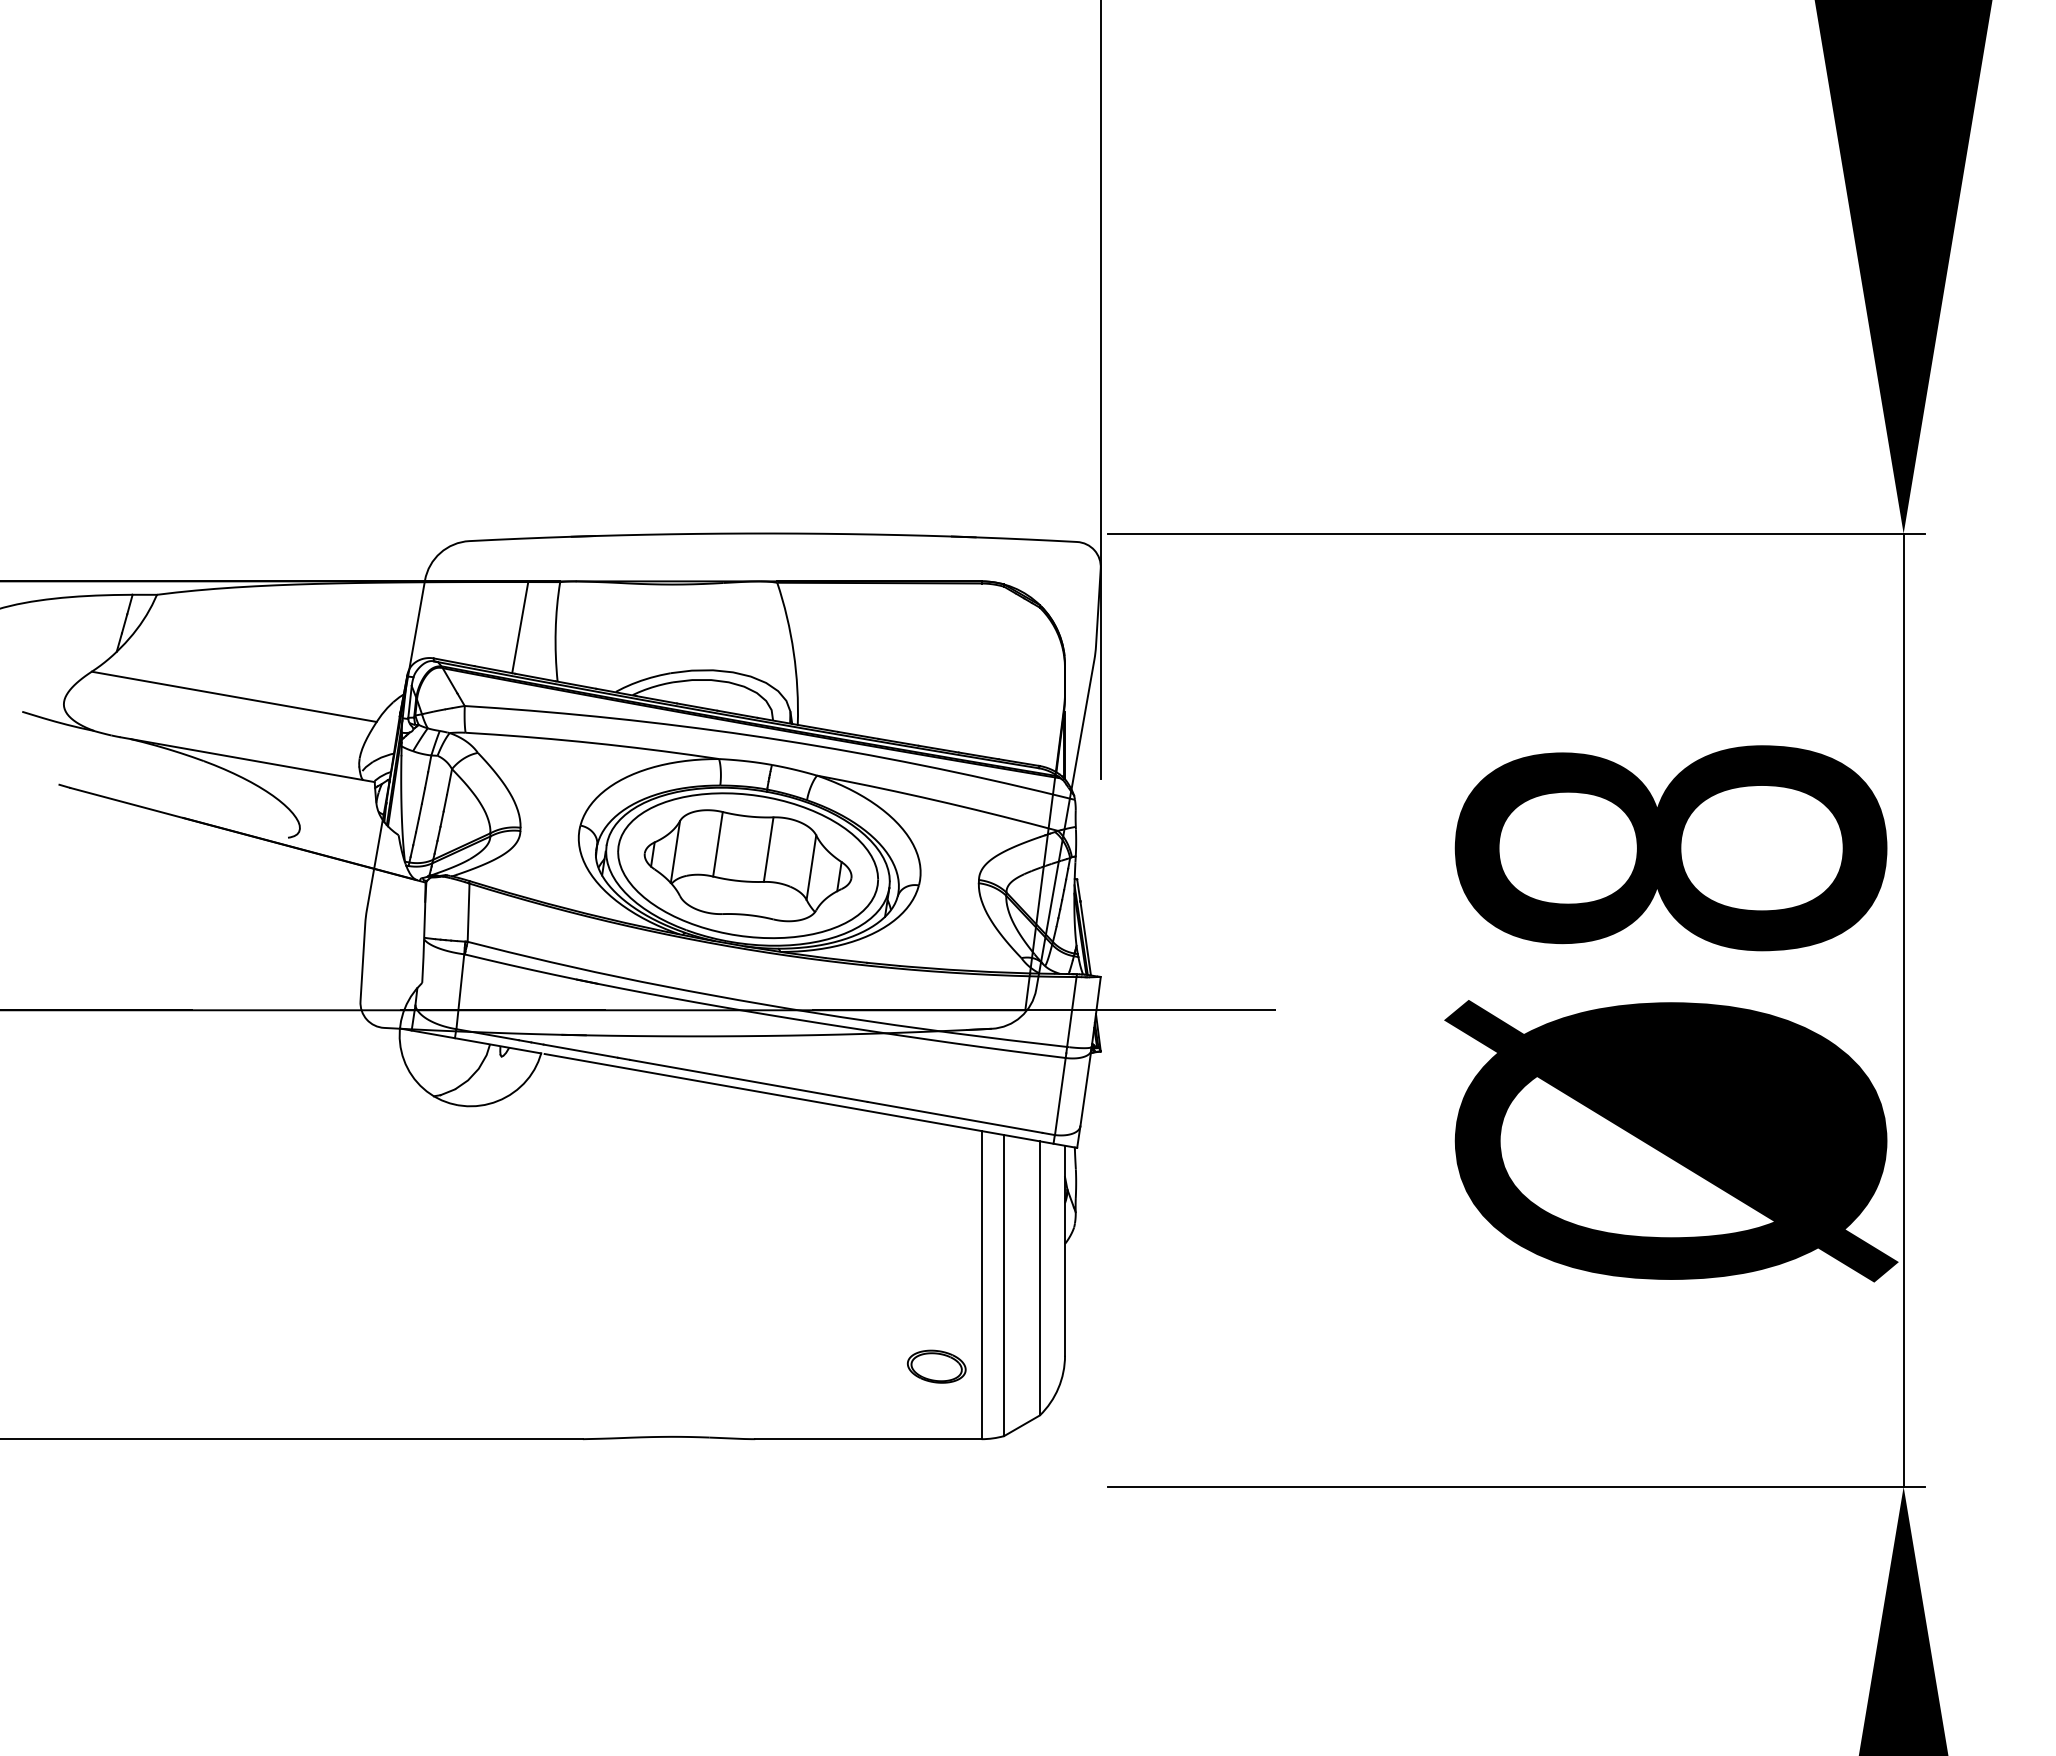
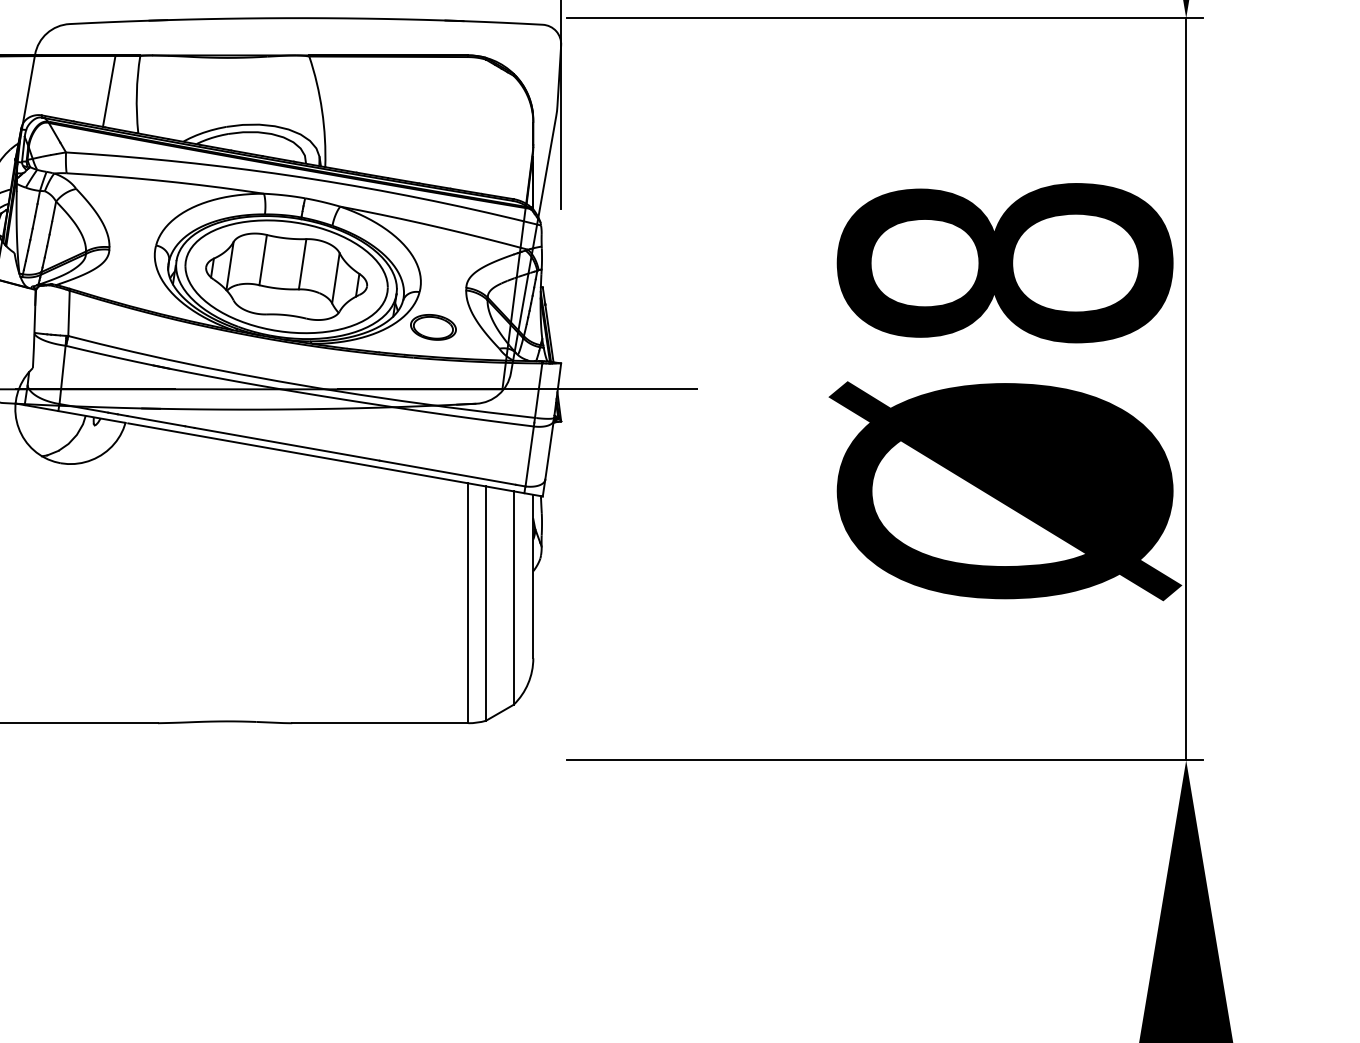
part: (936, 1366) -> (433, 327), moved

